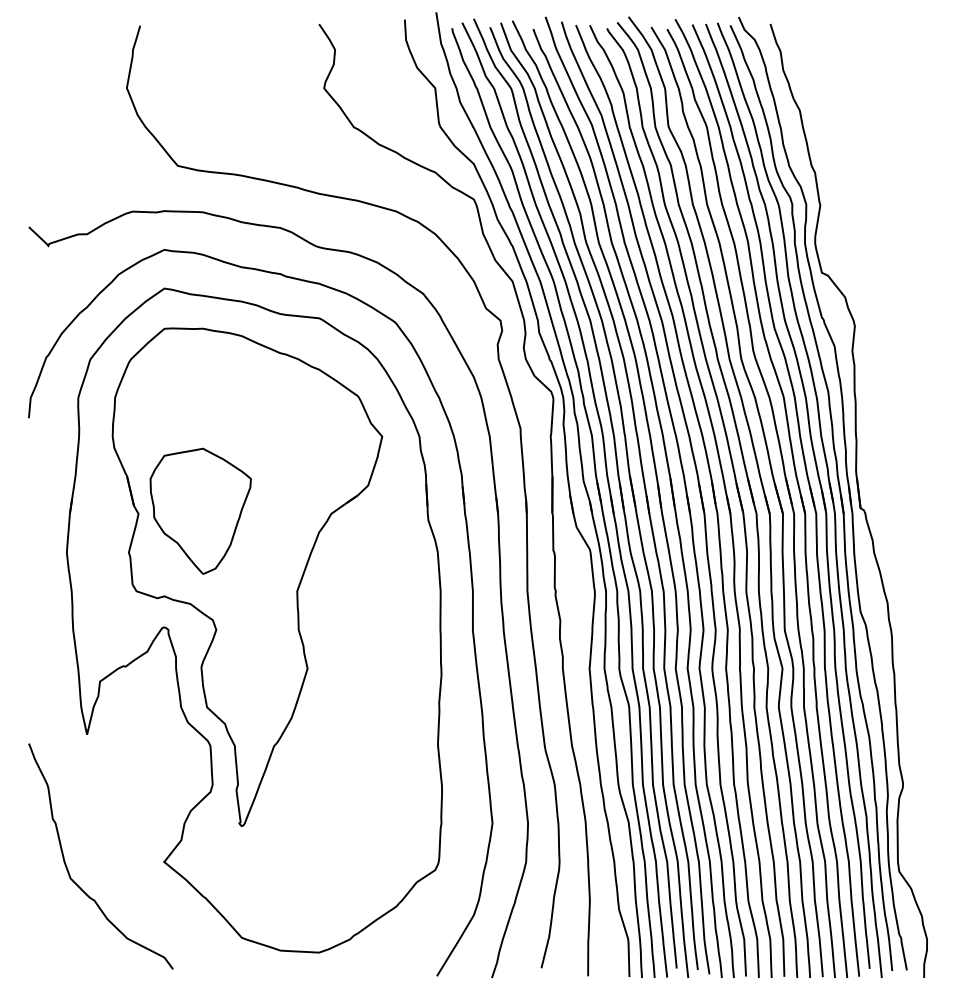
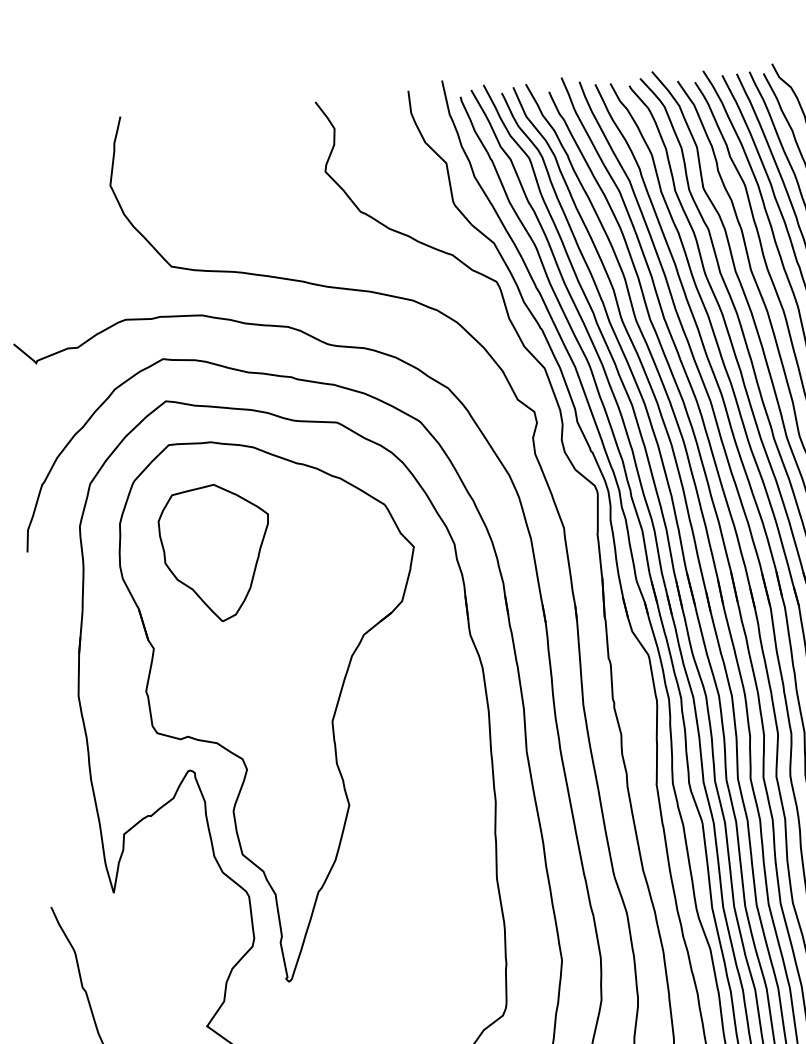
part: (200, 510) -> (215, 552), moved

